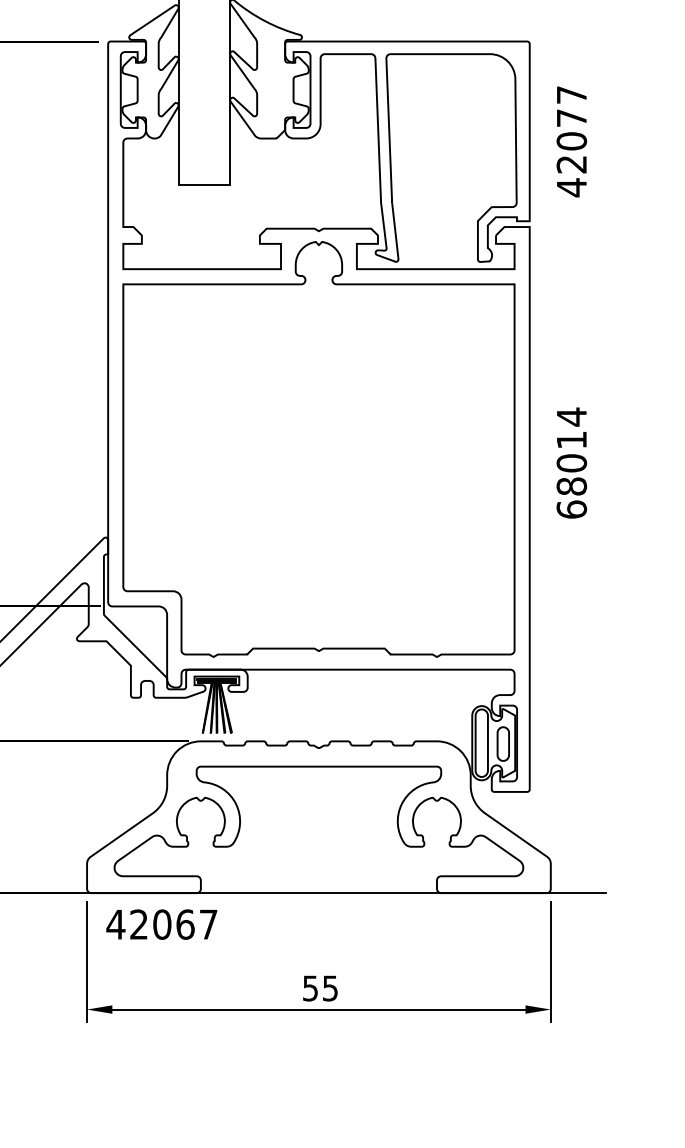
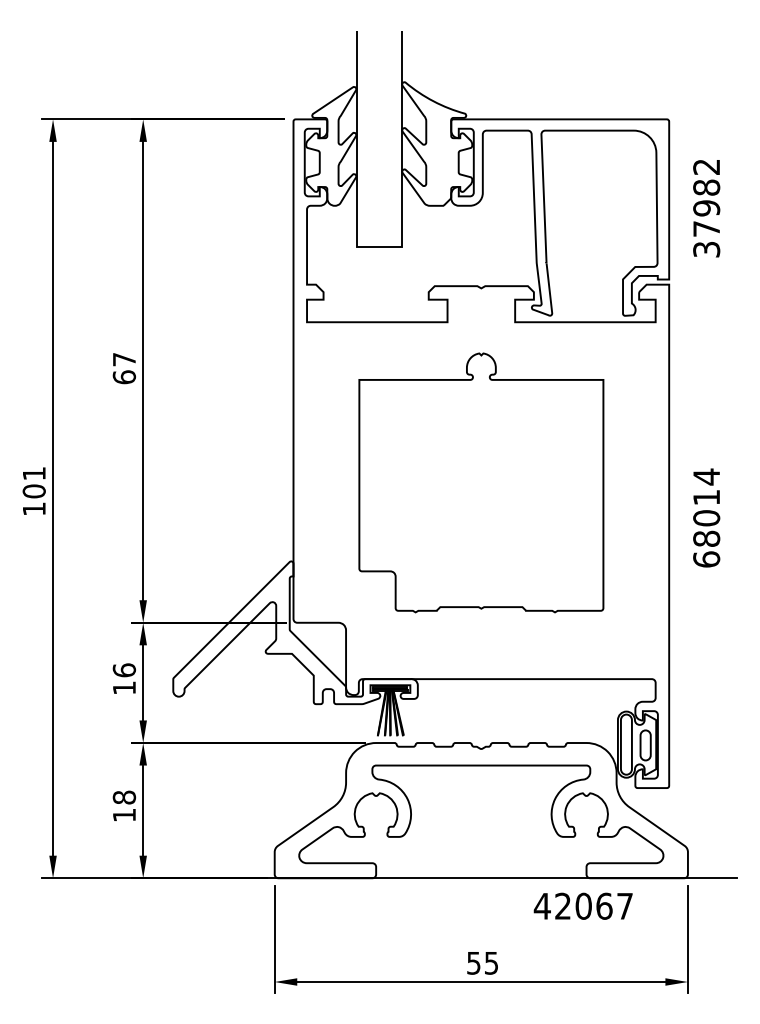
text: (571, 141) -> (706, 208), 42077 -> 37982
part: (319, 449) -> (481, 482), size x0.7
text: (571, 462) -> (706, 517), moved
text: (160, 923) -> (582, 905), moved

